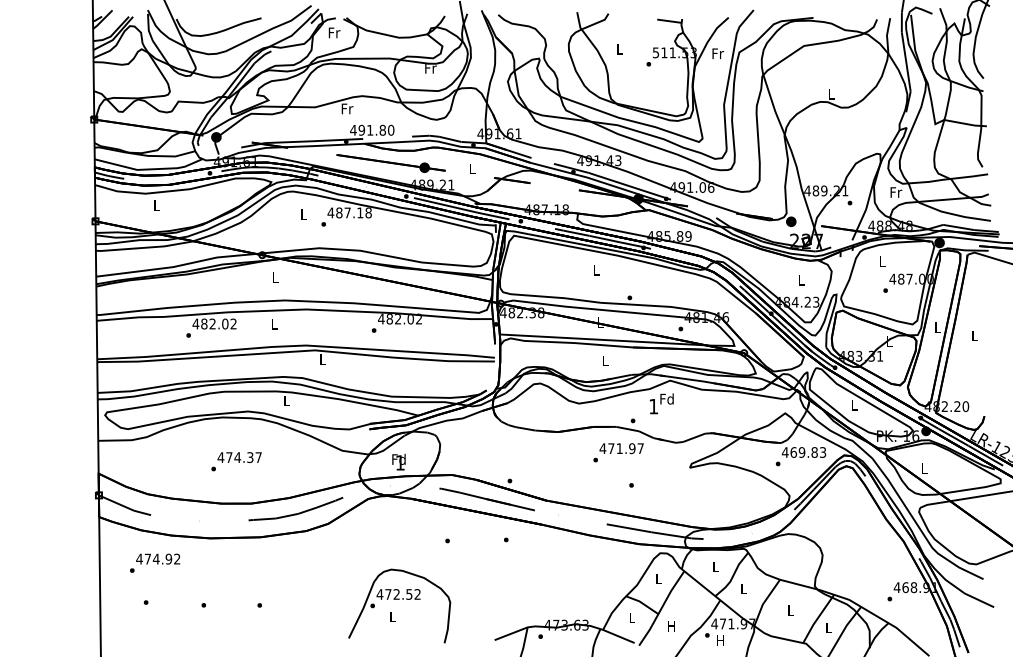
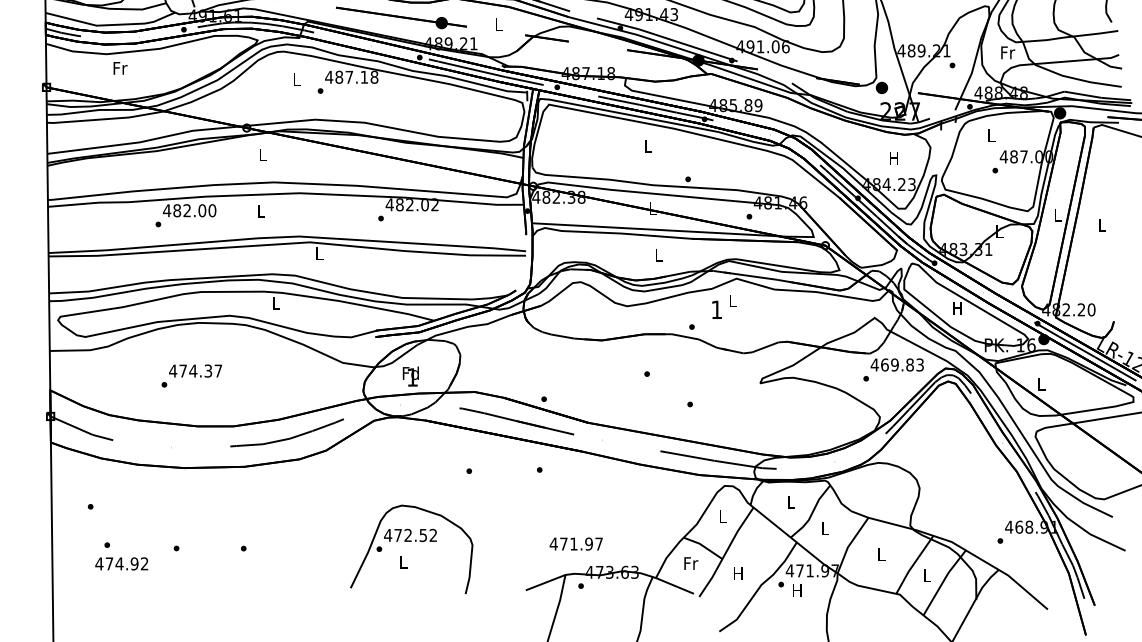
text: (157, 205) -> (120, 68), L -> Fr
text: (801, 280) -> (894, 158), L -> H
text: (233, 323) -> (212, 210), 482.02 -> 482.00
text: (666, 398) -> (732, 300), Fd -> L
text: (853, 405) -> (956, 308), L -> H
text: (621, 448) -> (576, 543), moved
text: (236, 461) -> (191, 375), moved
text: (158, 558) -> (122, 563), moved
text: (632, 617) -> (691, 563), L -> Fr

